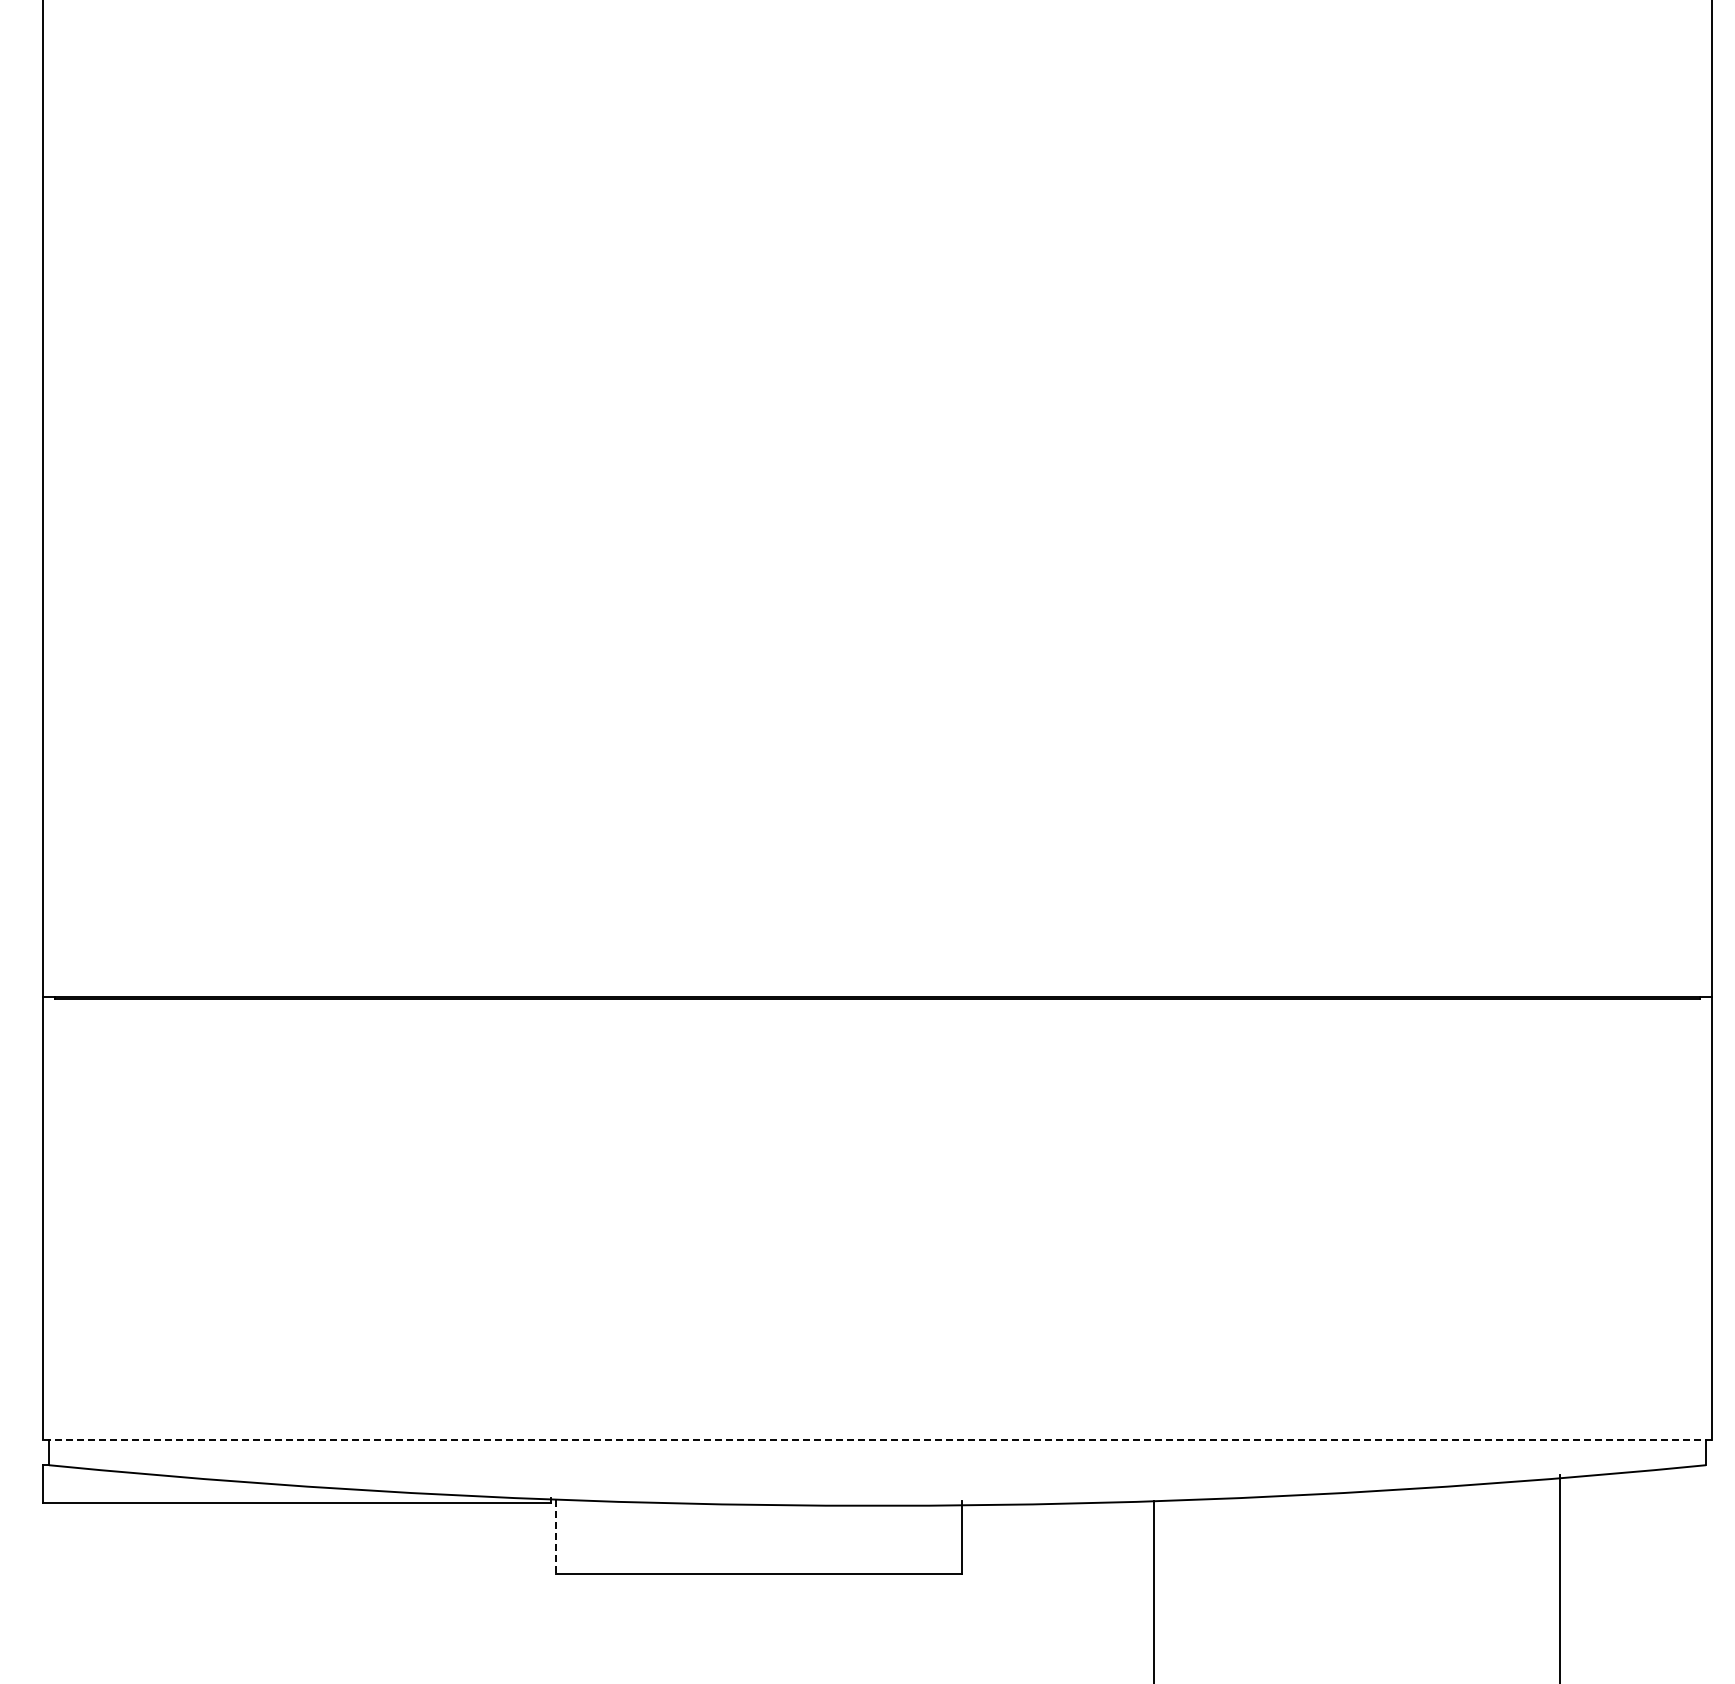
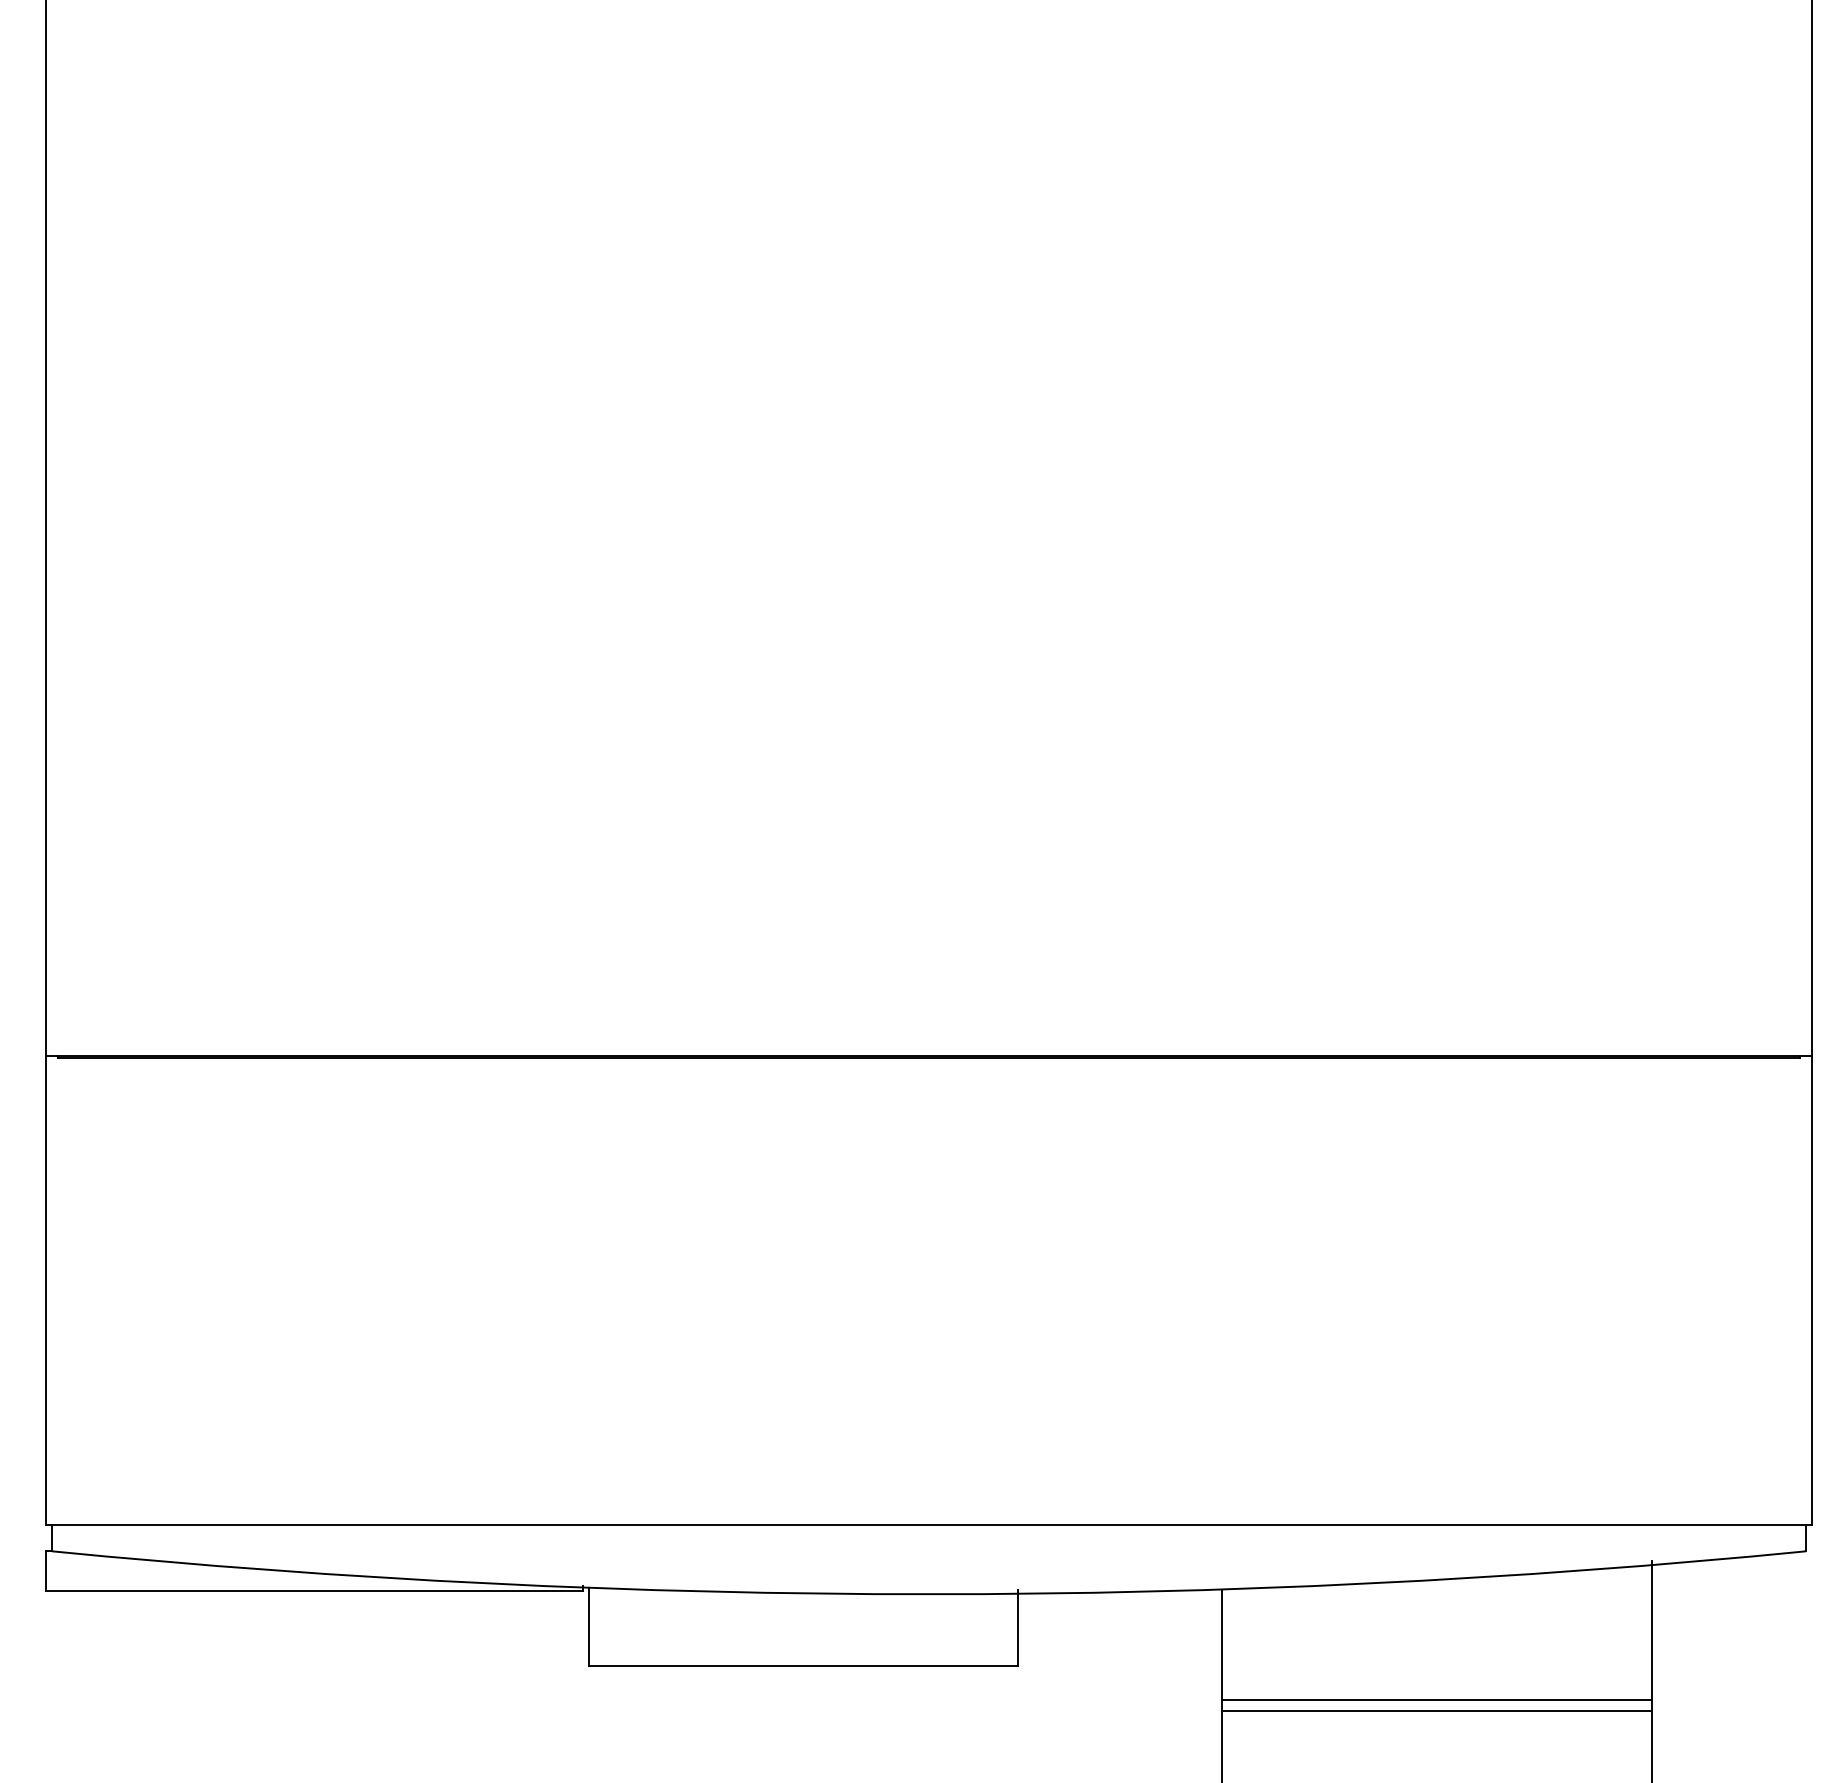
line: (876, 1440) -> (928, 1525), dashed -> solid
line: (555, 1536) -> (588, 1626), dashed -> solid
line: (1357, 1605) -> (1437, 1699), added
line: (1357, 1616) -> (1437, 1711), added

